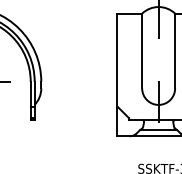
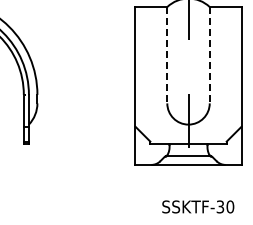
line: (142, 51) -> (167, 55), solid -> dashed
line: (174, 51) -> (209, 55), solid -> dashed

